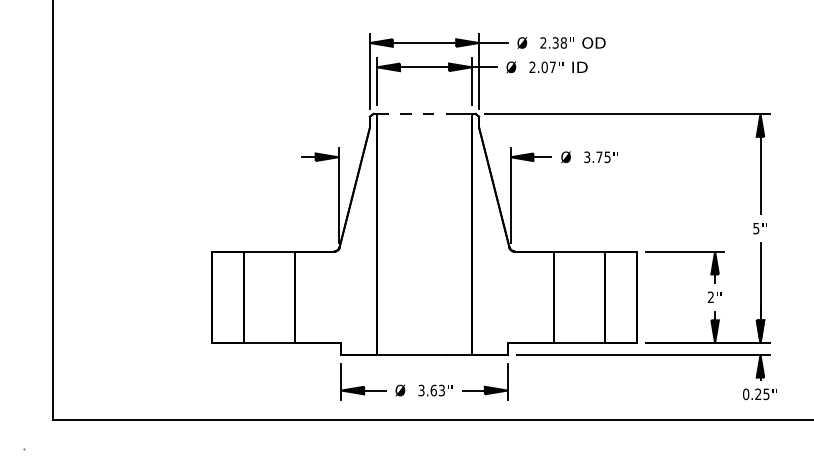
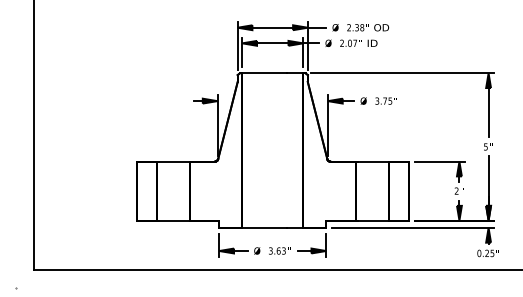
line: (411, 114) -> (264, 73), dashed -> solid

